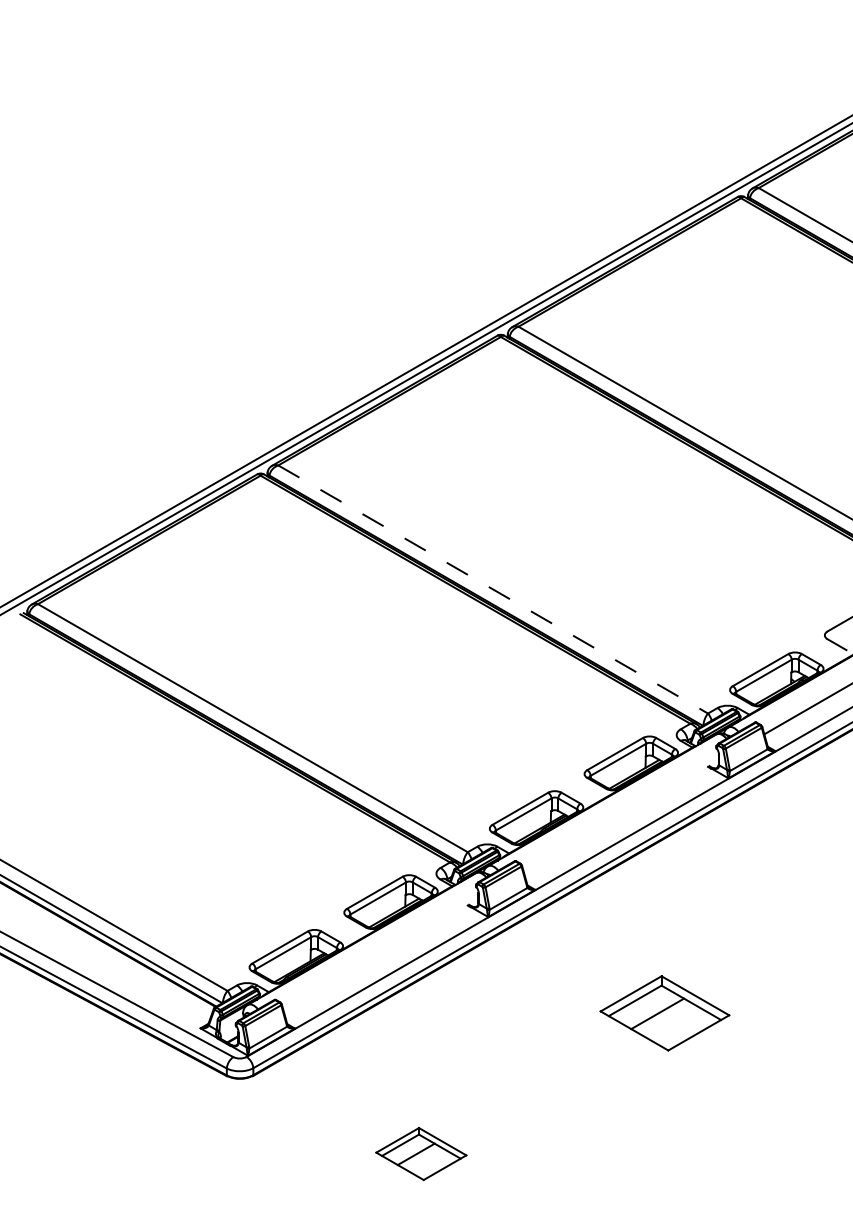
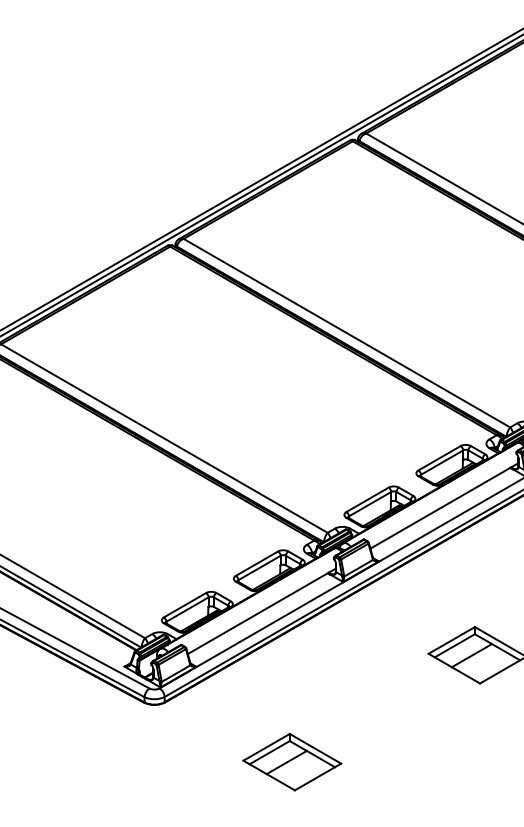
line: (493, 589) -> (347, 333), dashed -> solid
line: (621, 816) -> (444, 505), added
line: (380, 955) -> (261, 611), added
part: (421, 1153) -> (292, 761), size x1.43

